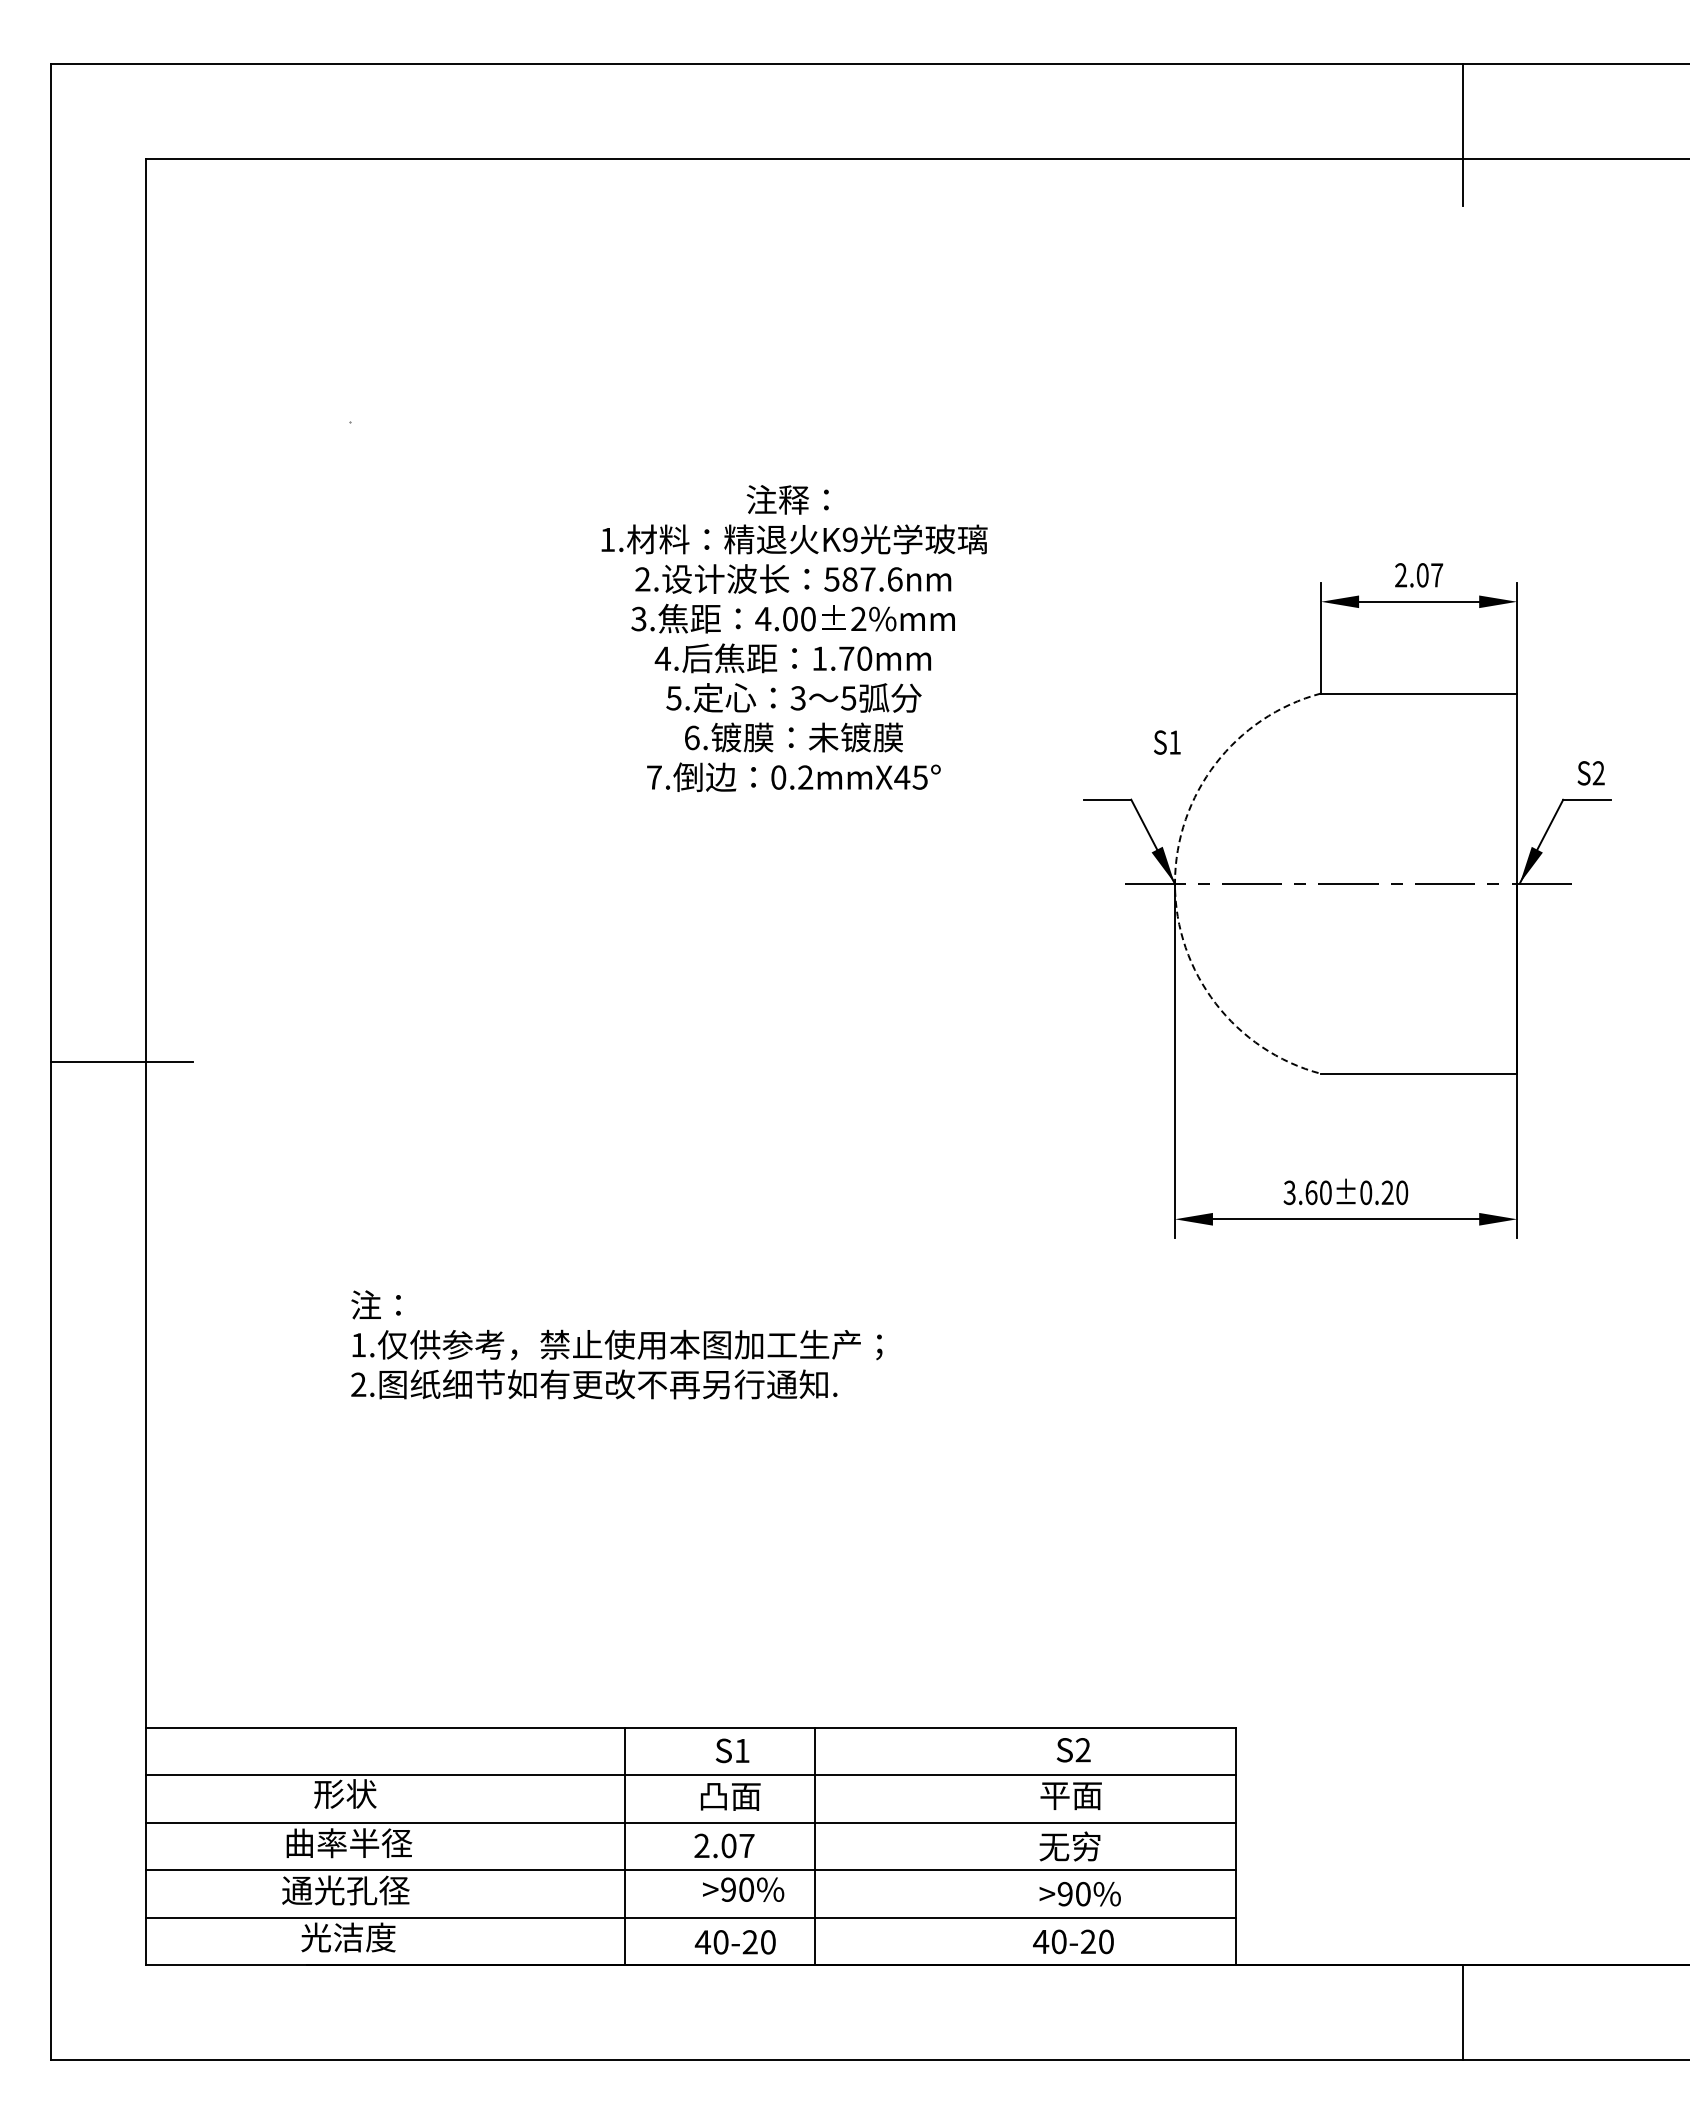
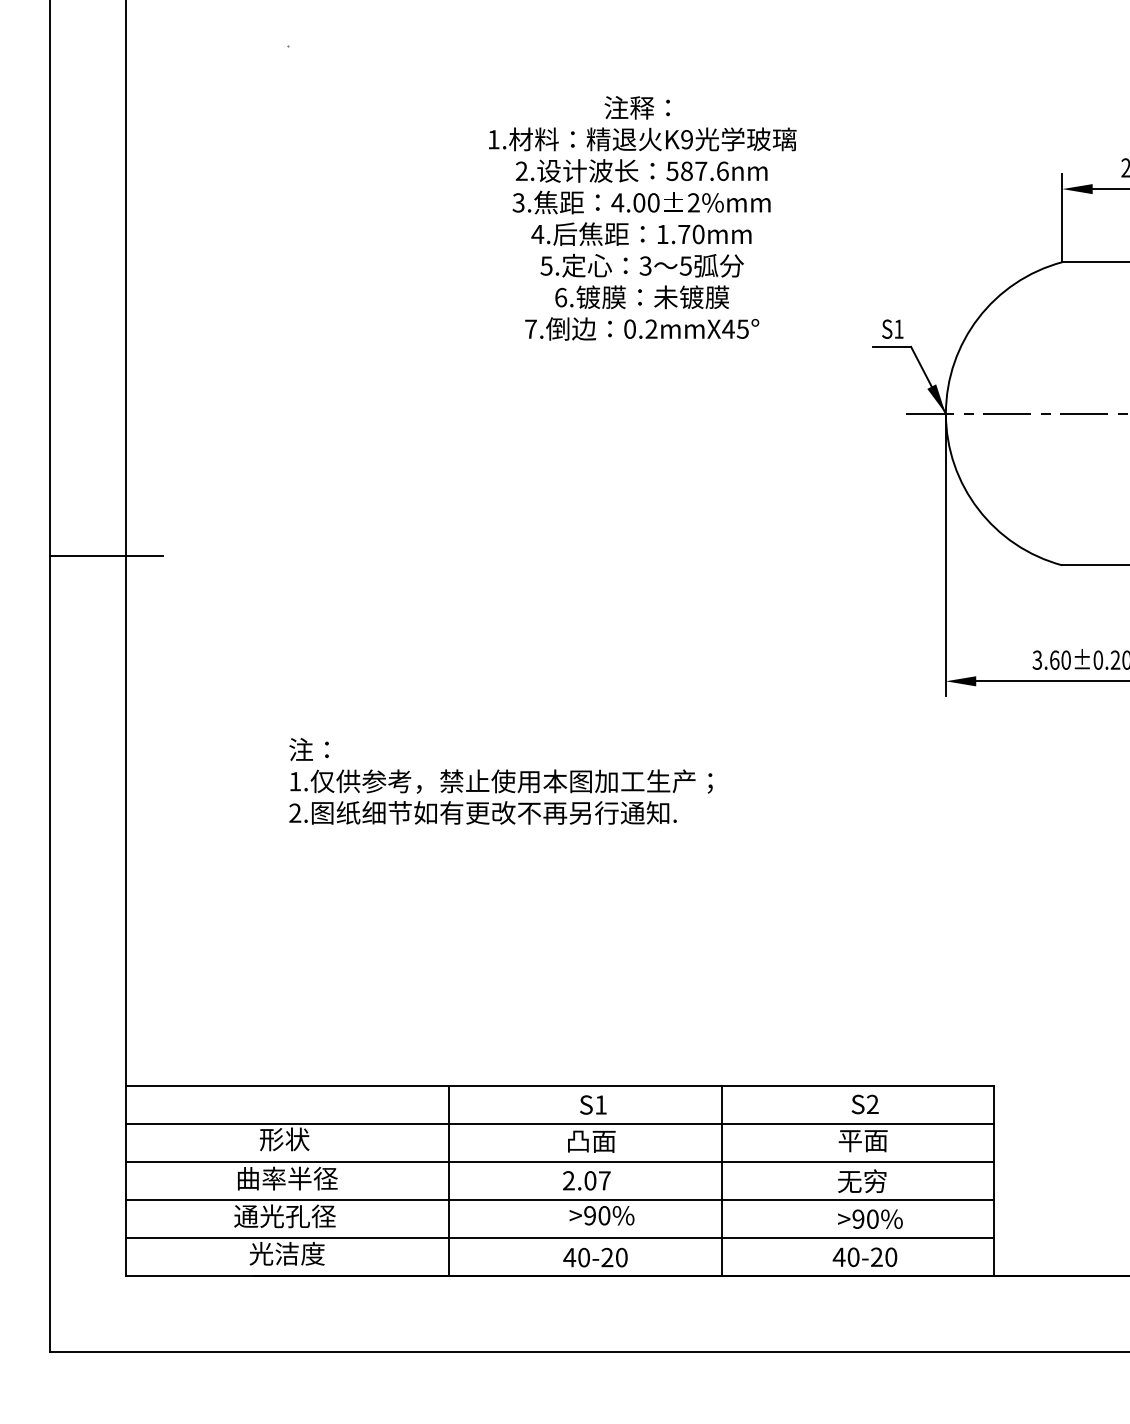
text: (1167, 742) -> (892, 329), moved
arc: (1174, 883) -> (945, 413), dashed -> solid
line: (625, 1846) -> (448, 1181), moved
line: (814, 1846) -> (721, 1181), moved

